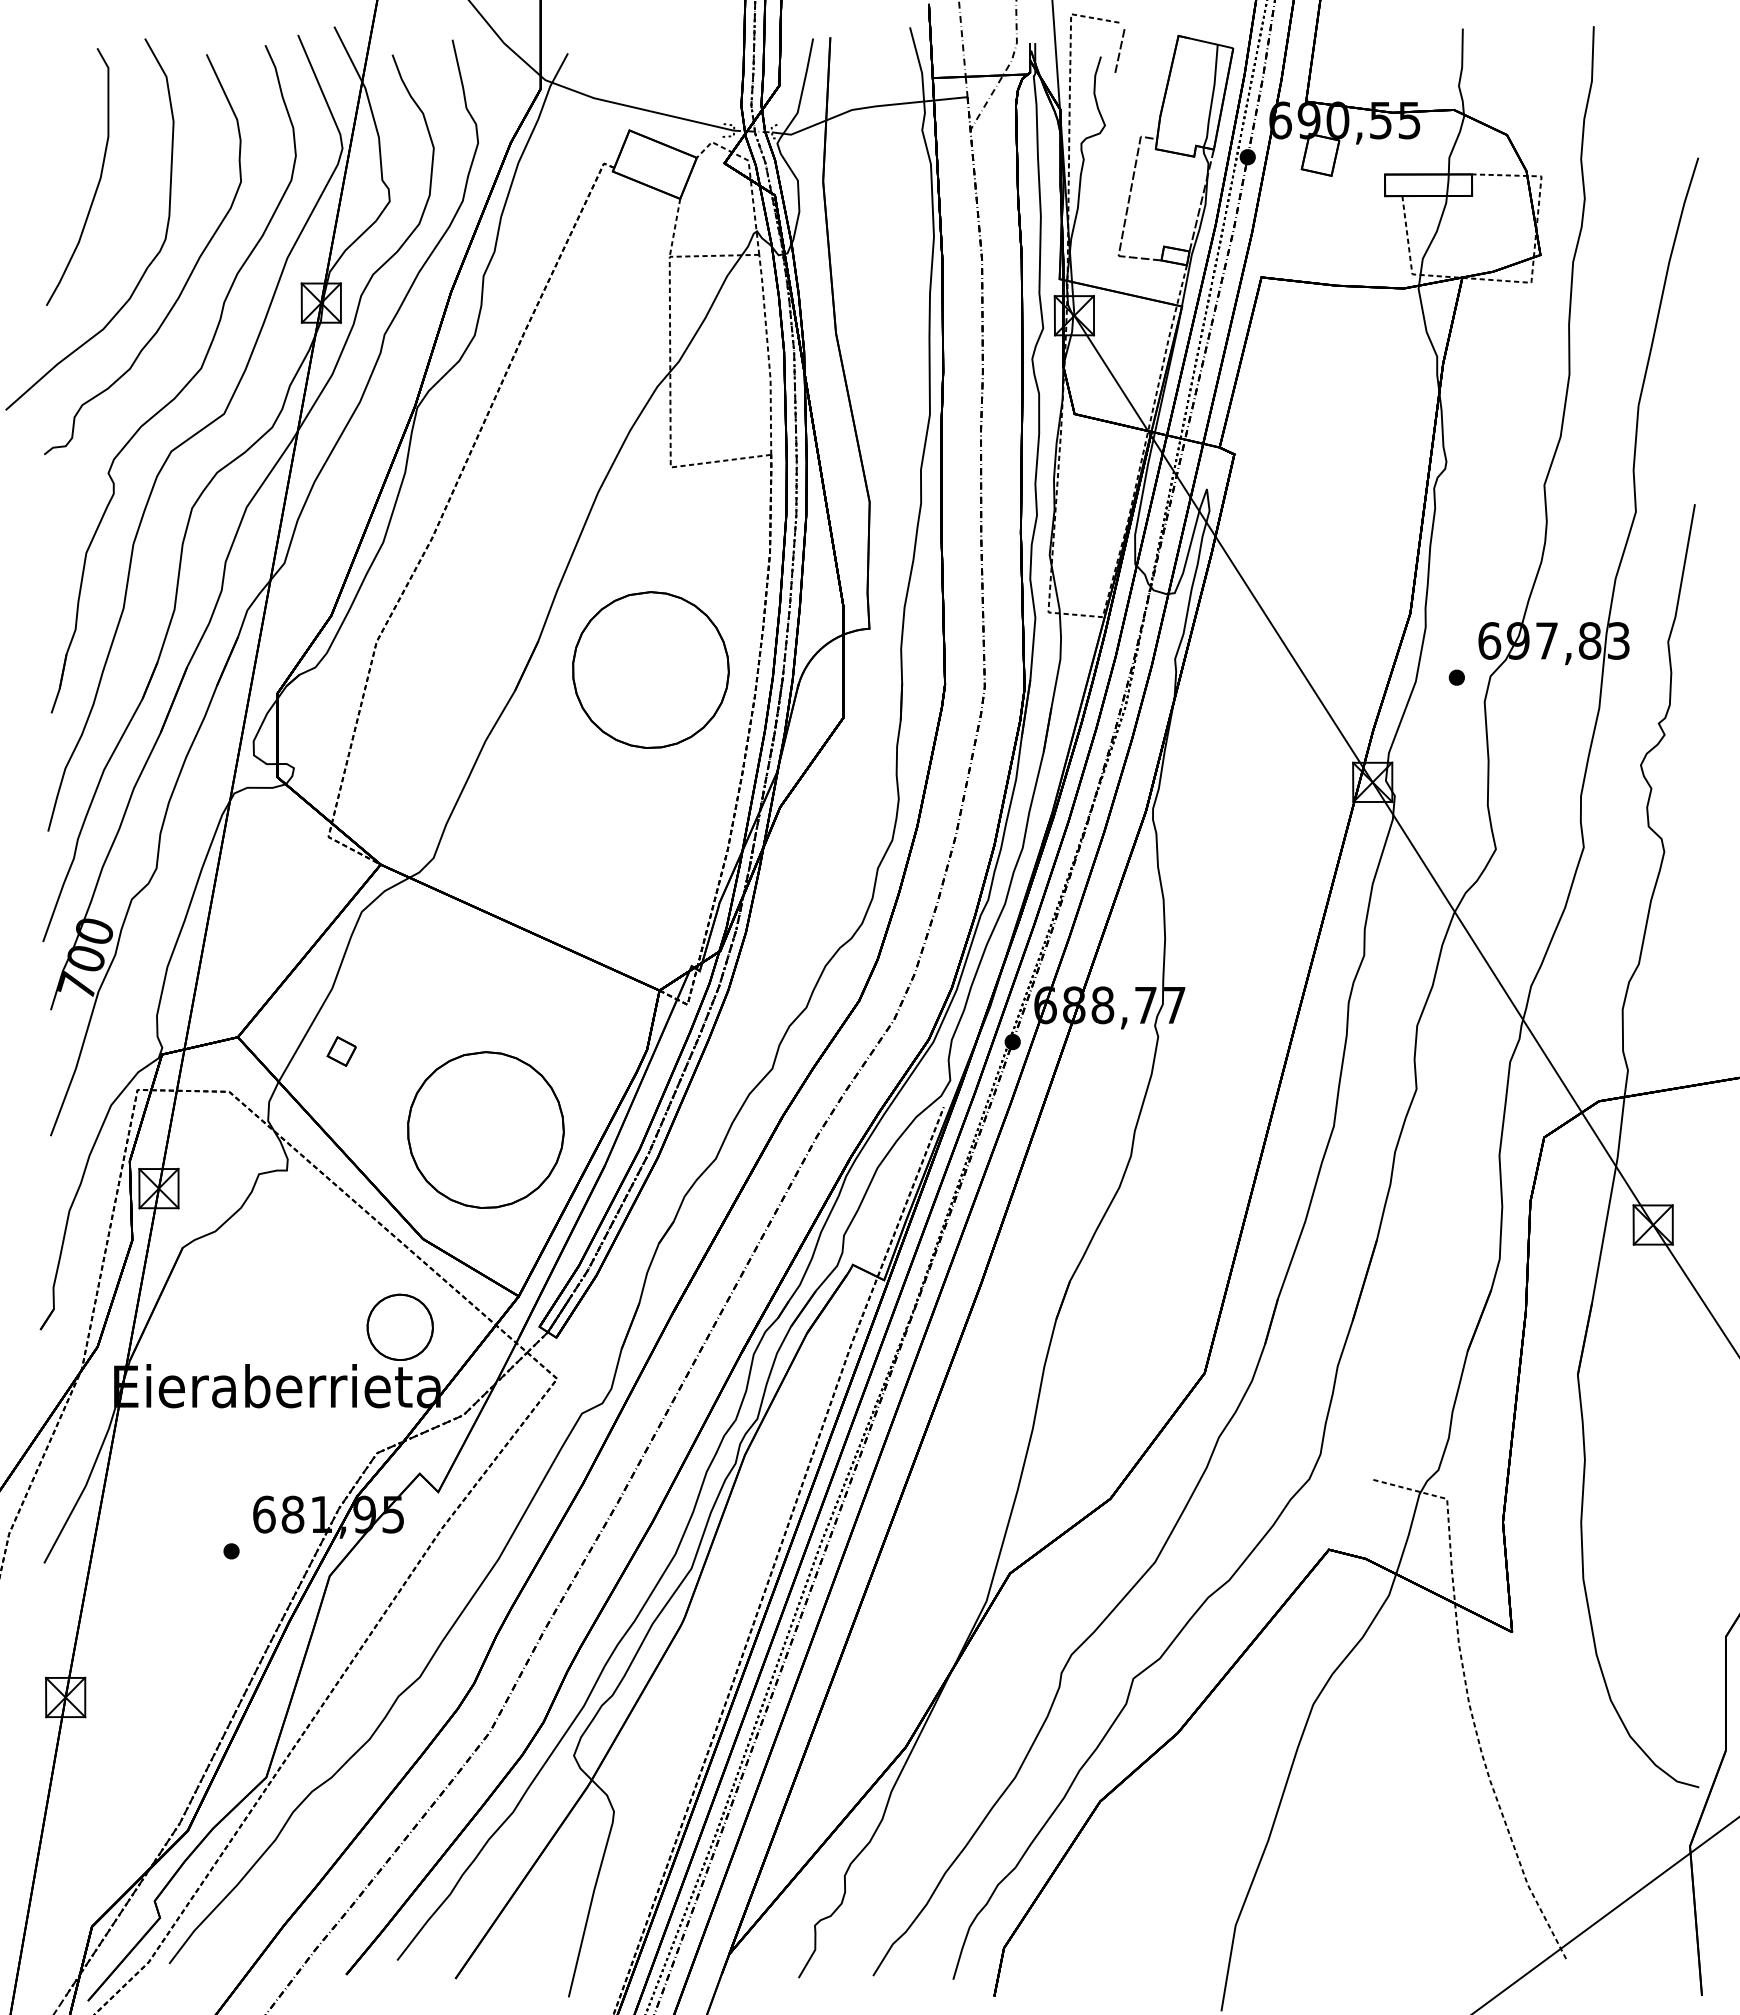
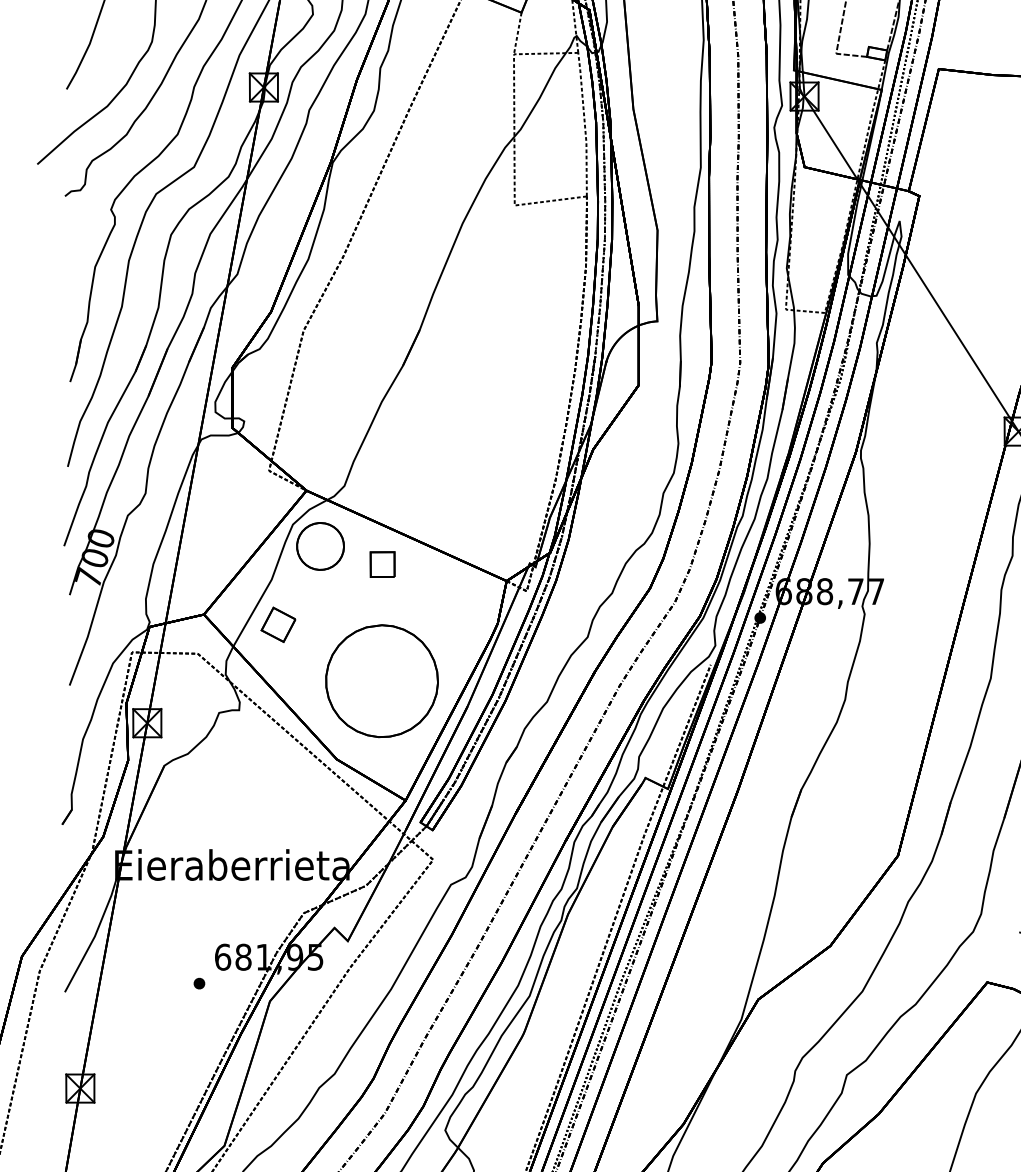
part: (650, 669) -> (500, 350), removed
part: (486, 967) -> (382, 564), added
part: (341, 1051) -> (278, 624), size x1.67
part: (399, 1326) -> (320, 545), moved

